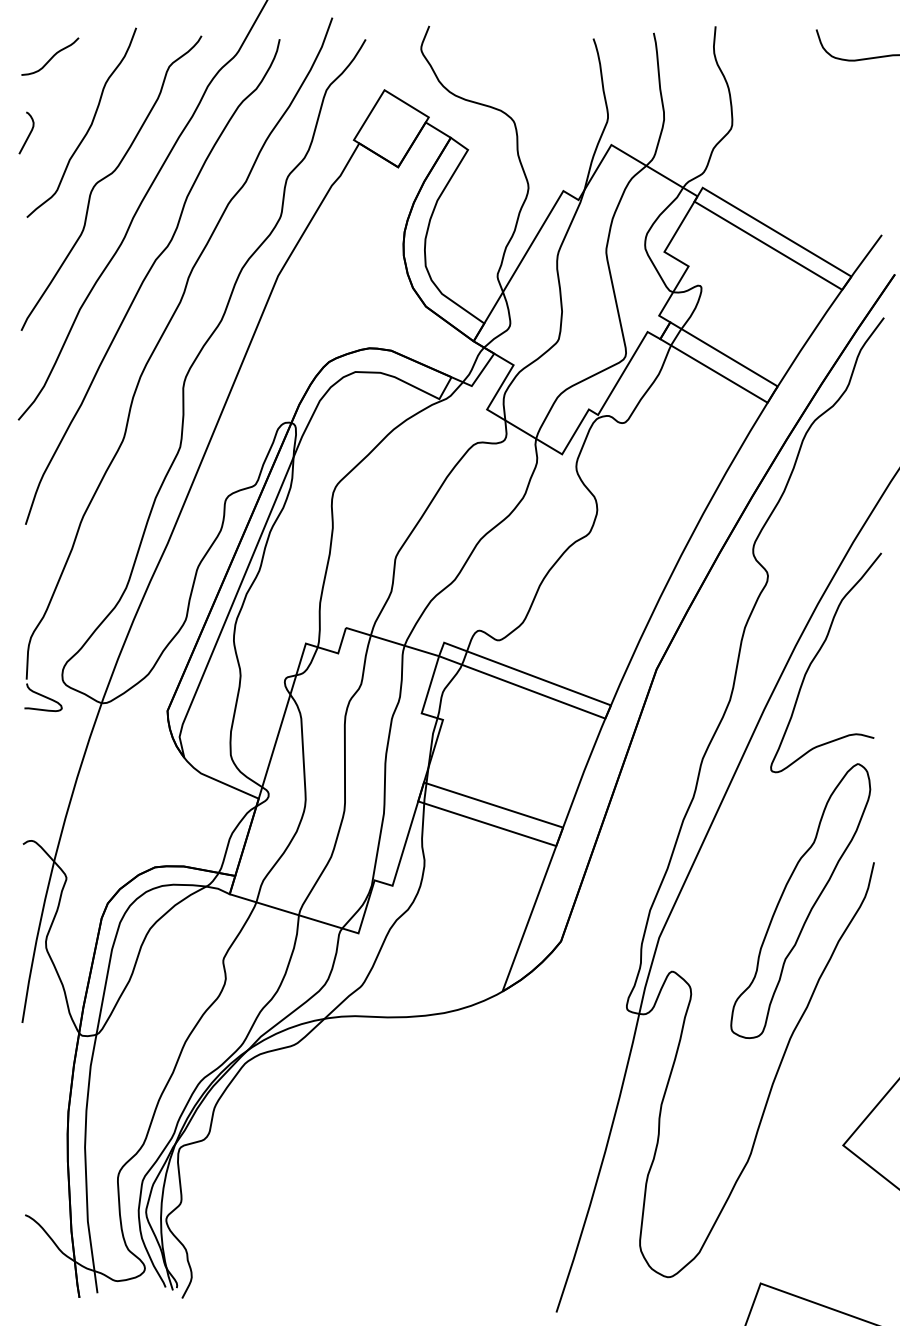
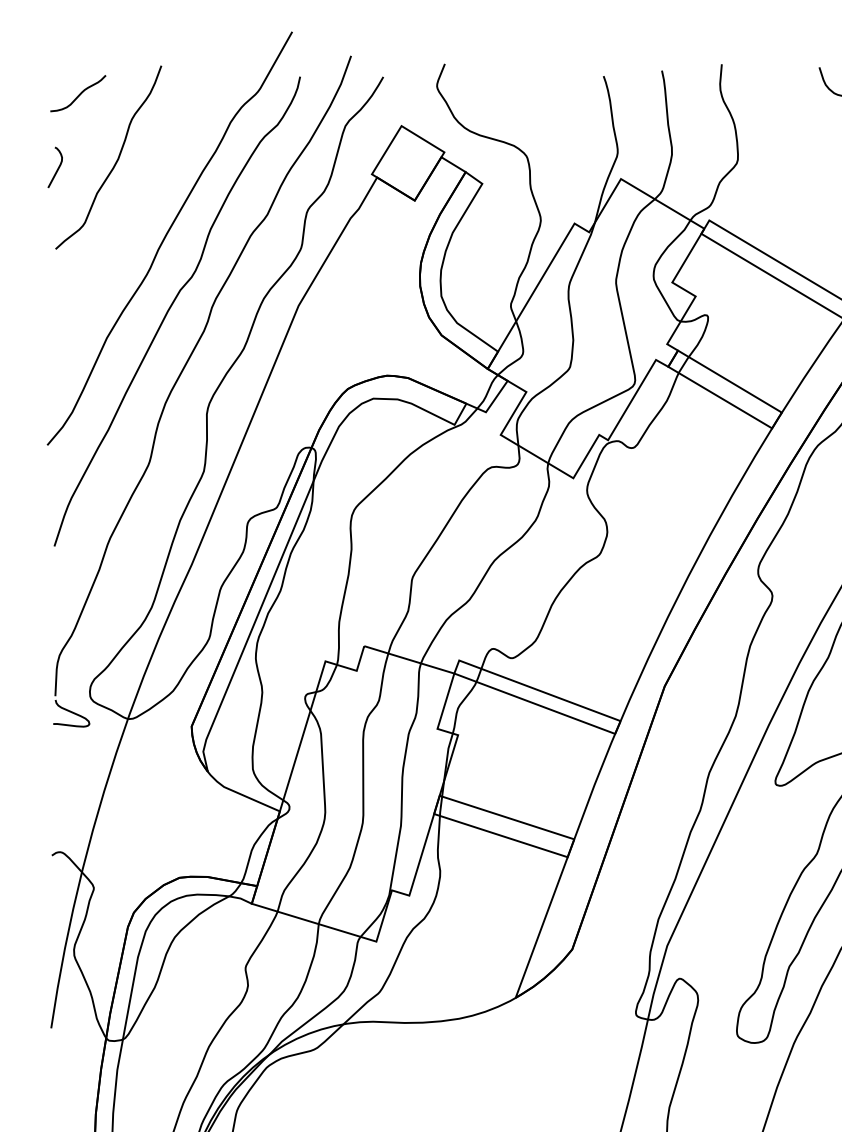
curve: (107, 177) -> (133, 210), removed

